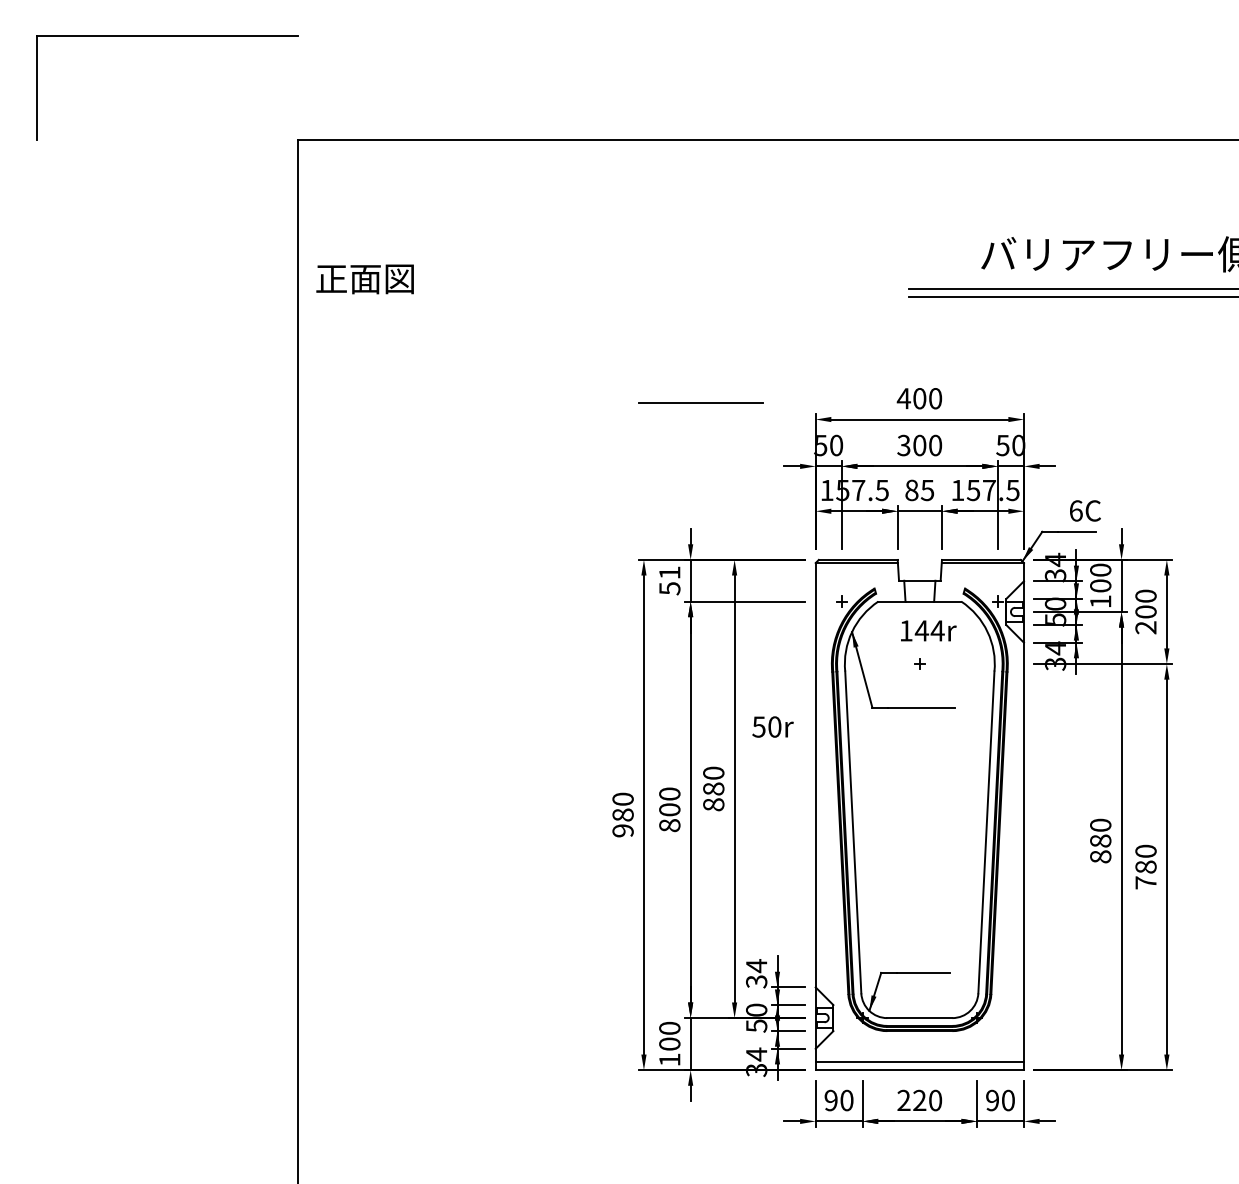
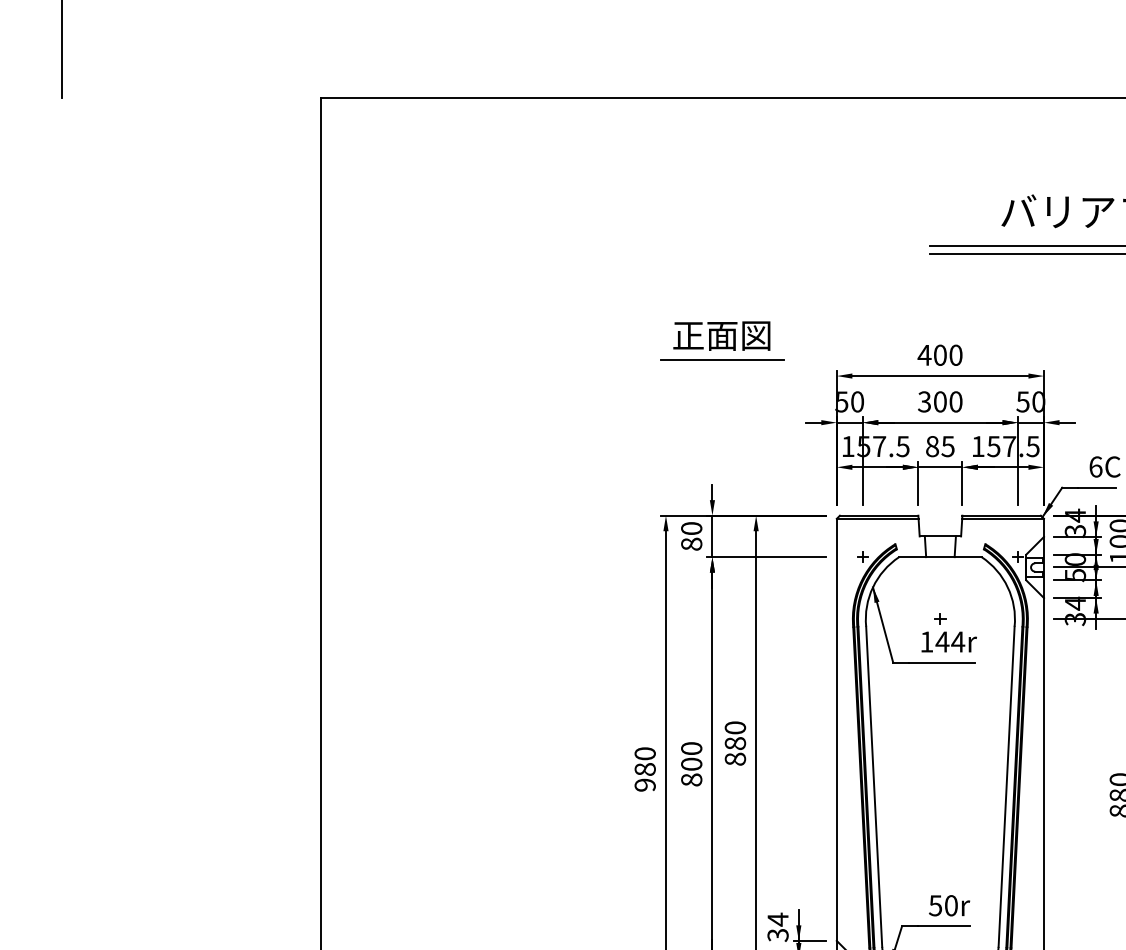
text: (364, 279) -> (721, 336), moved
text: (669, 580) -> (691, 536), 51 -> 80
text: (928, 630) -> (949, 641), moved
text: (772, 726) -> (949, 905), moved

